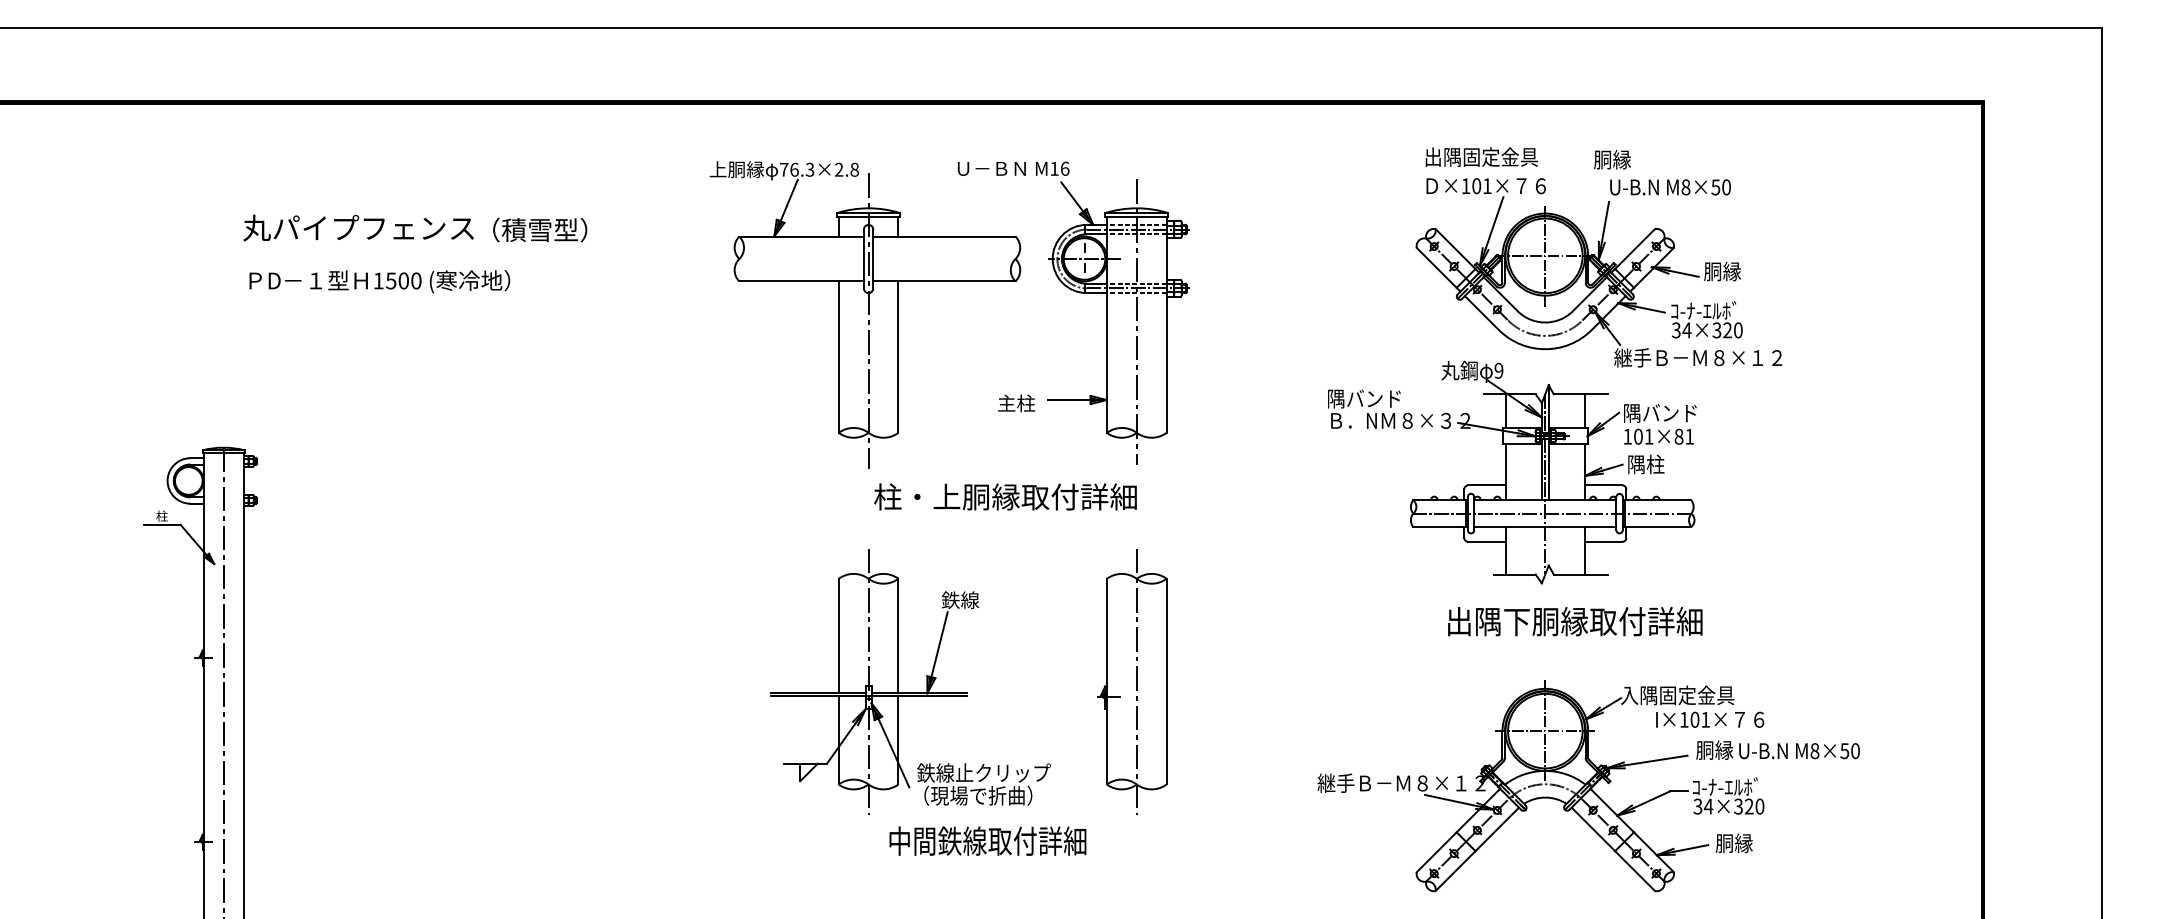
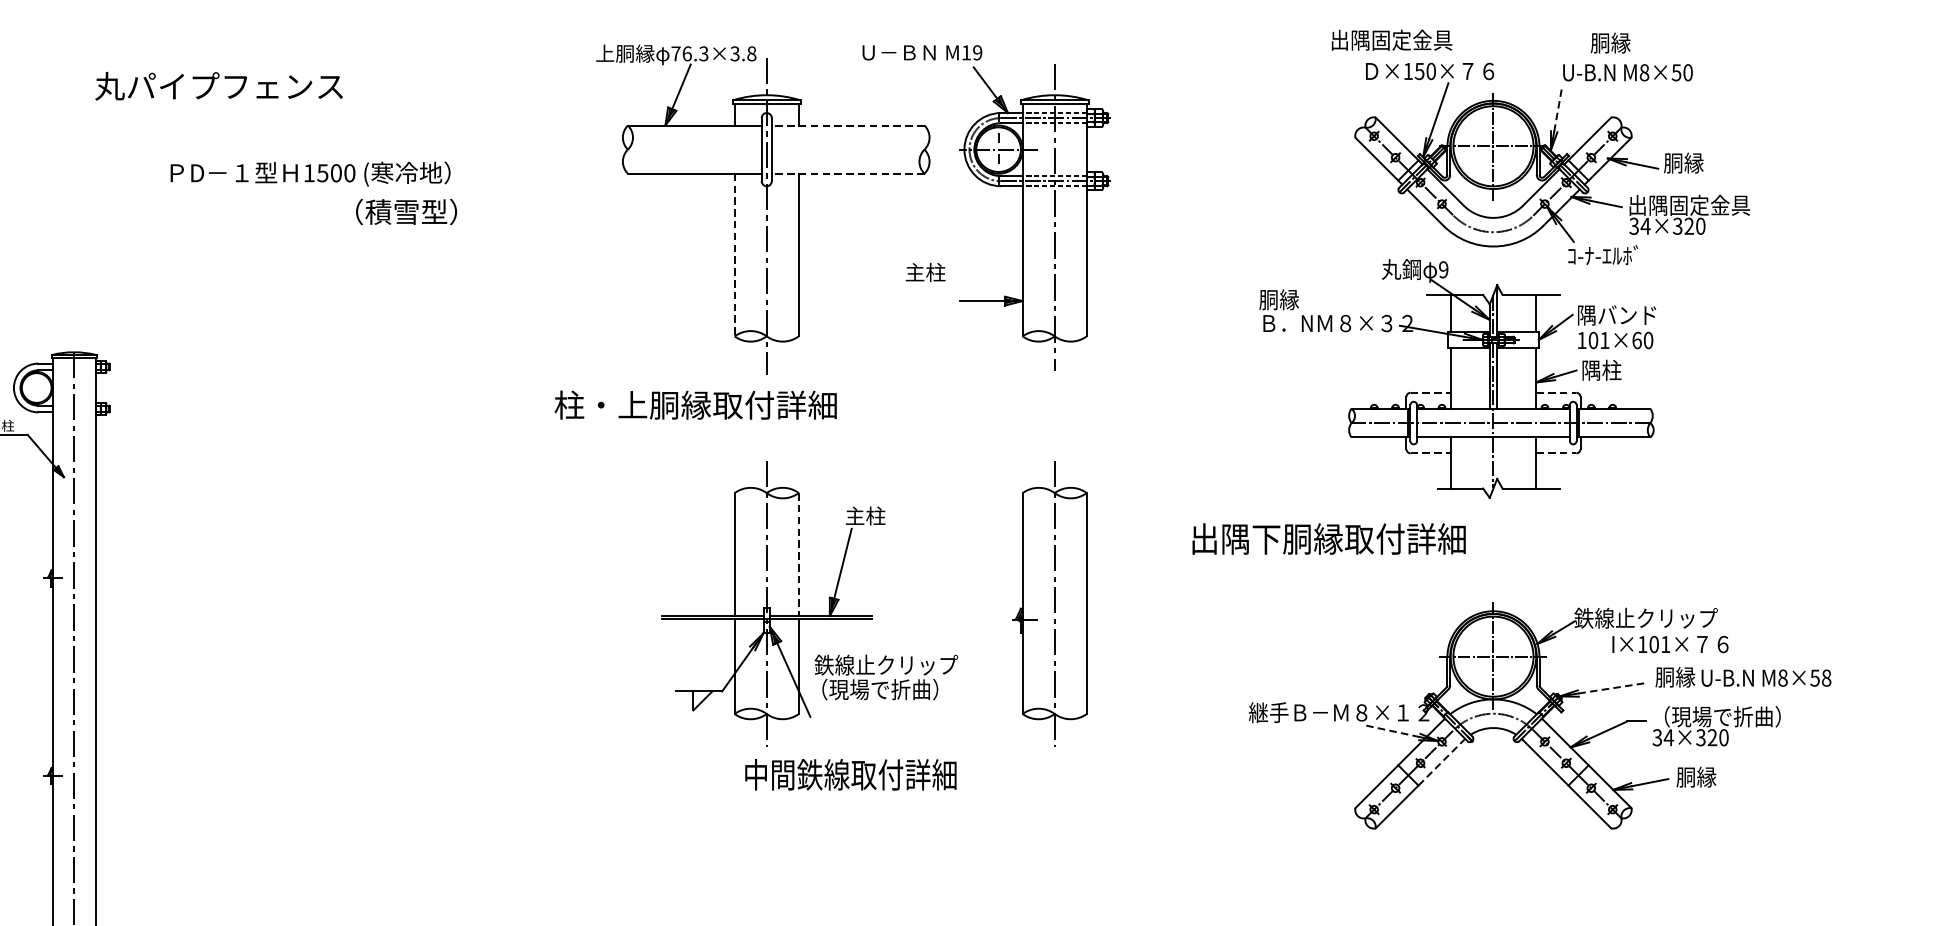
text: (1481, 156) -> (1391, 39), moved
text: (1612, 159) -> (1610, 42), moved
text: (1064, 168) -> (977, 52), M16 -> M19
text: (838, 169) -> (734, 53), 76.3×2.8 -> 76.3×3.8
text: (1481, 186) -> (1424, 71), ×101× -> ×150×
line: (1605, 222) -> (1558, 110), solid -> dashed
text: (358, 227) -> (218, 85), moved
text: (540, 229) -> (406, 211), moved
line: (943, 236) -> (847, 125), solid -> dashed
text: (379, 281) -> (310, 173), moved
line: (943, 281) -> (847, 173), solid -> dashed
text: (1727, 310) -> (1689, 204), ｺ-ﾅ-ｴﾙﾎﾞ -> 出隅固定金具
line: (838, 357) -> (734, 255), solid -> dashed
text: (1698, 357) -> (1657, 255), 継手Ｂ－Ｍ８×１２ -> ｺ-ﾅ-ｴﾙﾎﾞ
text: (1363, 398) -> (1298, 299), 隅バンド -> 胴縁
text: (1016, 403) -> (925, 272), moved
text: (1684, 436) -> (1642, 340), 101×81 -> 101×60
line: (1486, 485) -> (1430, 392), solid -> dashed
line: (1603, 485) -> (1555, 392), solid -> dashed
text: (1005, 496) -> (695, 404), moved
line: (1486, 541) -> (1430, 453), solid -> dashed
line: (1603, 541) -> (1555, 453), solid -> dashed
text: (960, 599) -> (865, 515), 鉄線 -> 主柱
text: (1575, 621) -> (1329, 538), moved
line: (898, 636) -> (798, 555), solid -> dashed
text: (1687, 695) -> (1646, 618), 入隅固定金具 -> 鉄線止クリップ
text: (1855, 750) -> (1826, 677), M8×50 -> M8×58
line: (1655, 760) -> (1611, 688), solid -> dashed
text: (983, 784) -> (885, 677), moved
text: (1752, 786) -> (1715, 716), ｺ-ﾅ-ｴﾙﾎﾞ -> （現場で折曲）
line: (1450, 800) -> (1391, 731), solid -> dashed
line: (1496, 830) -> (1441, 763), solid -> dashed
text: (987, 840) -> (850, 774), moved

